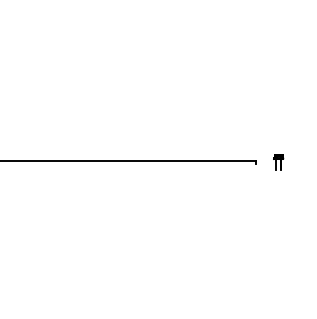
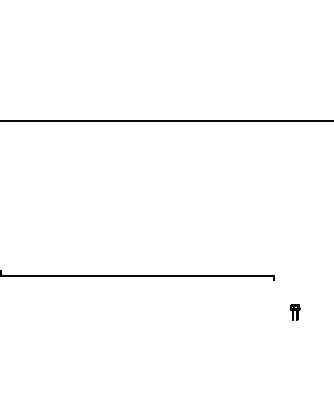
part: (277, 162) -> (294, 312), moved

